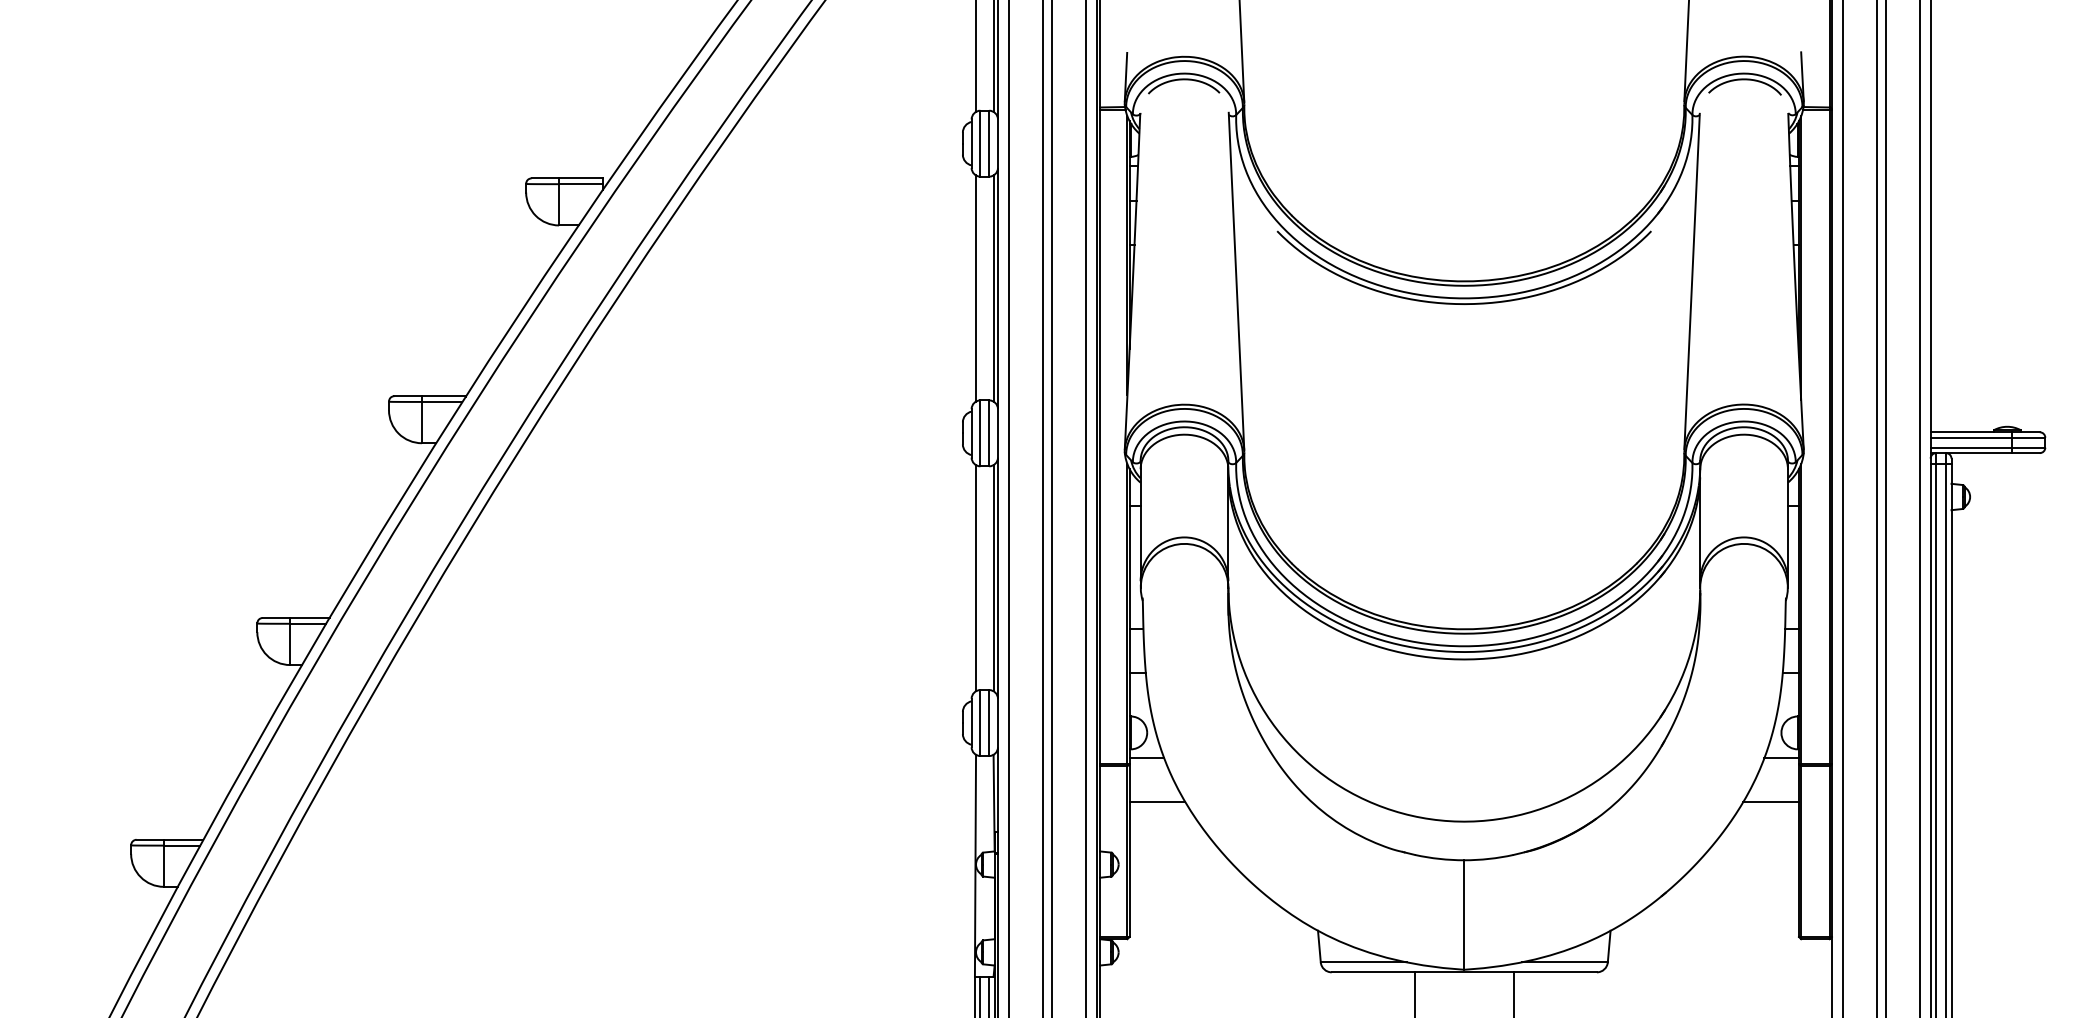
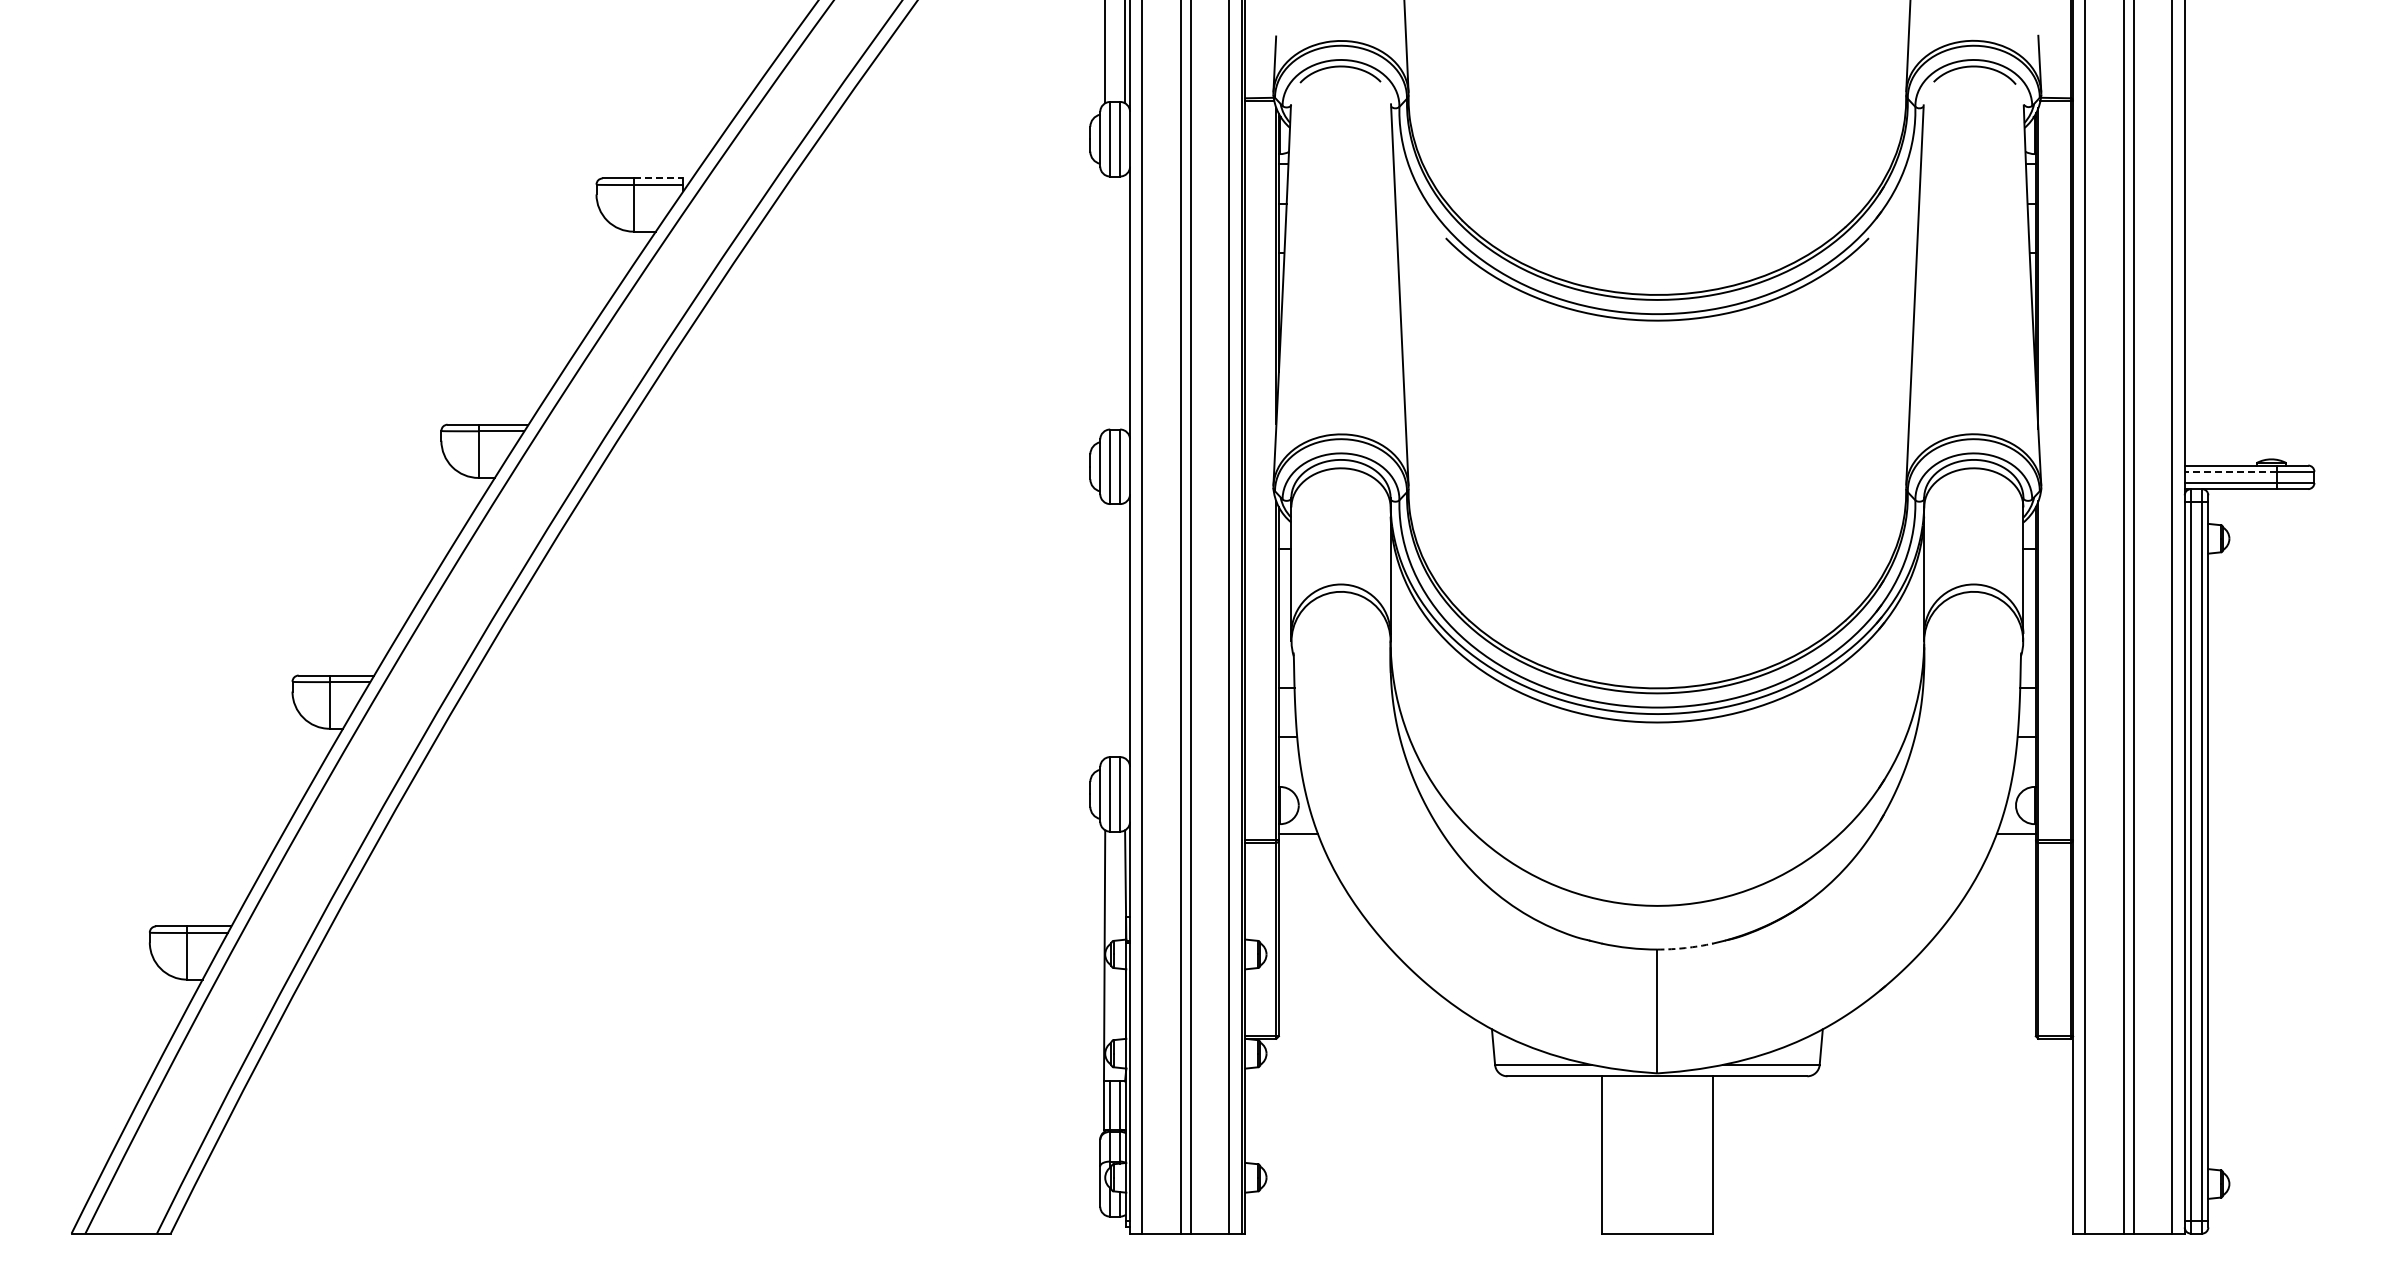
line: (580, 178) -> (658, 178), solid -> dashed
line: (976, 288) -> (1105, 302), removed
line: (993, 288) -> (1125, 302), removed
line: (1971, 437) -> (2230, 471), solid -> dashed
line: (976, 578) -> (1105, 630), removed
line: (993, 578) -> (1125, 630), removed
line: (1156, 801) -> (1309, 883), removed
line: (1770, 801) -> (2003, 883), removed
arc: (1489, 859) -> (1685, 948), solid -> dashed

